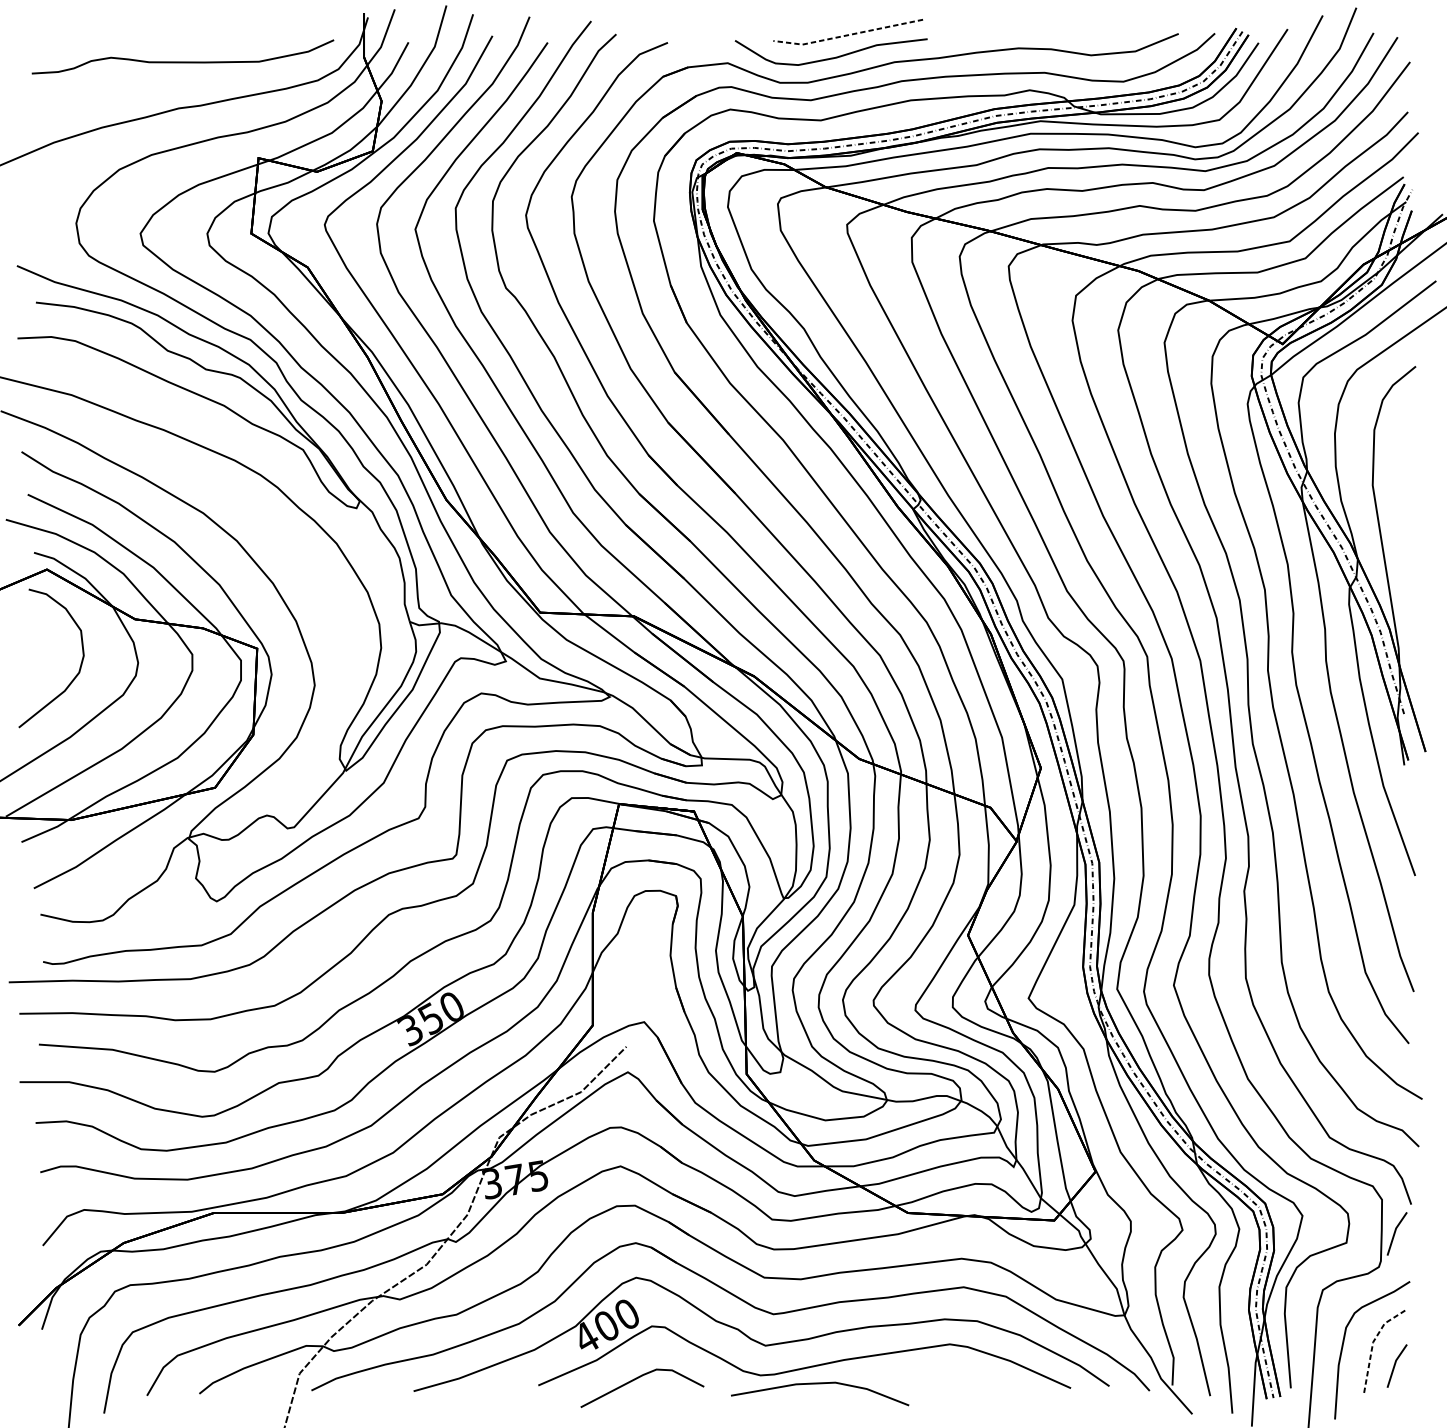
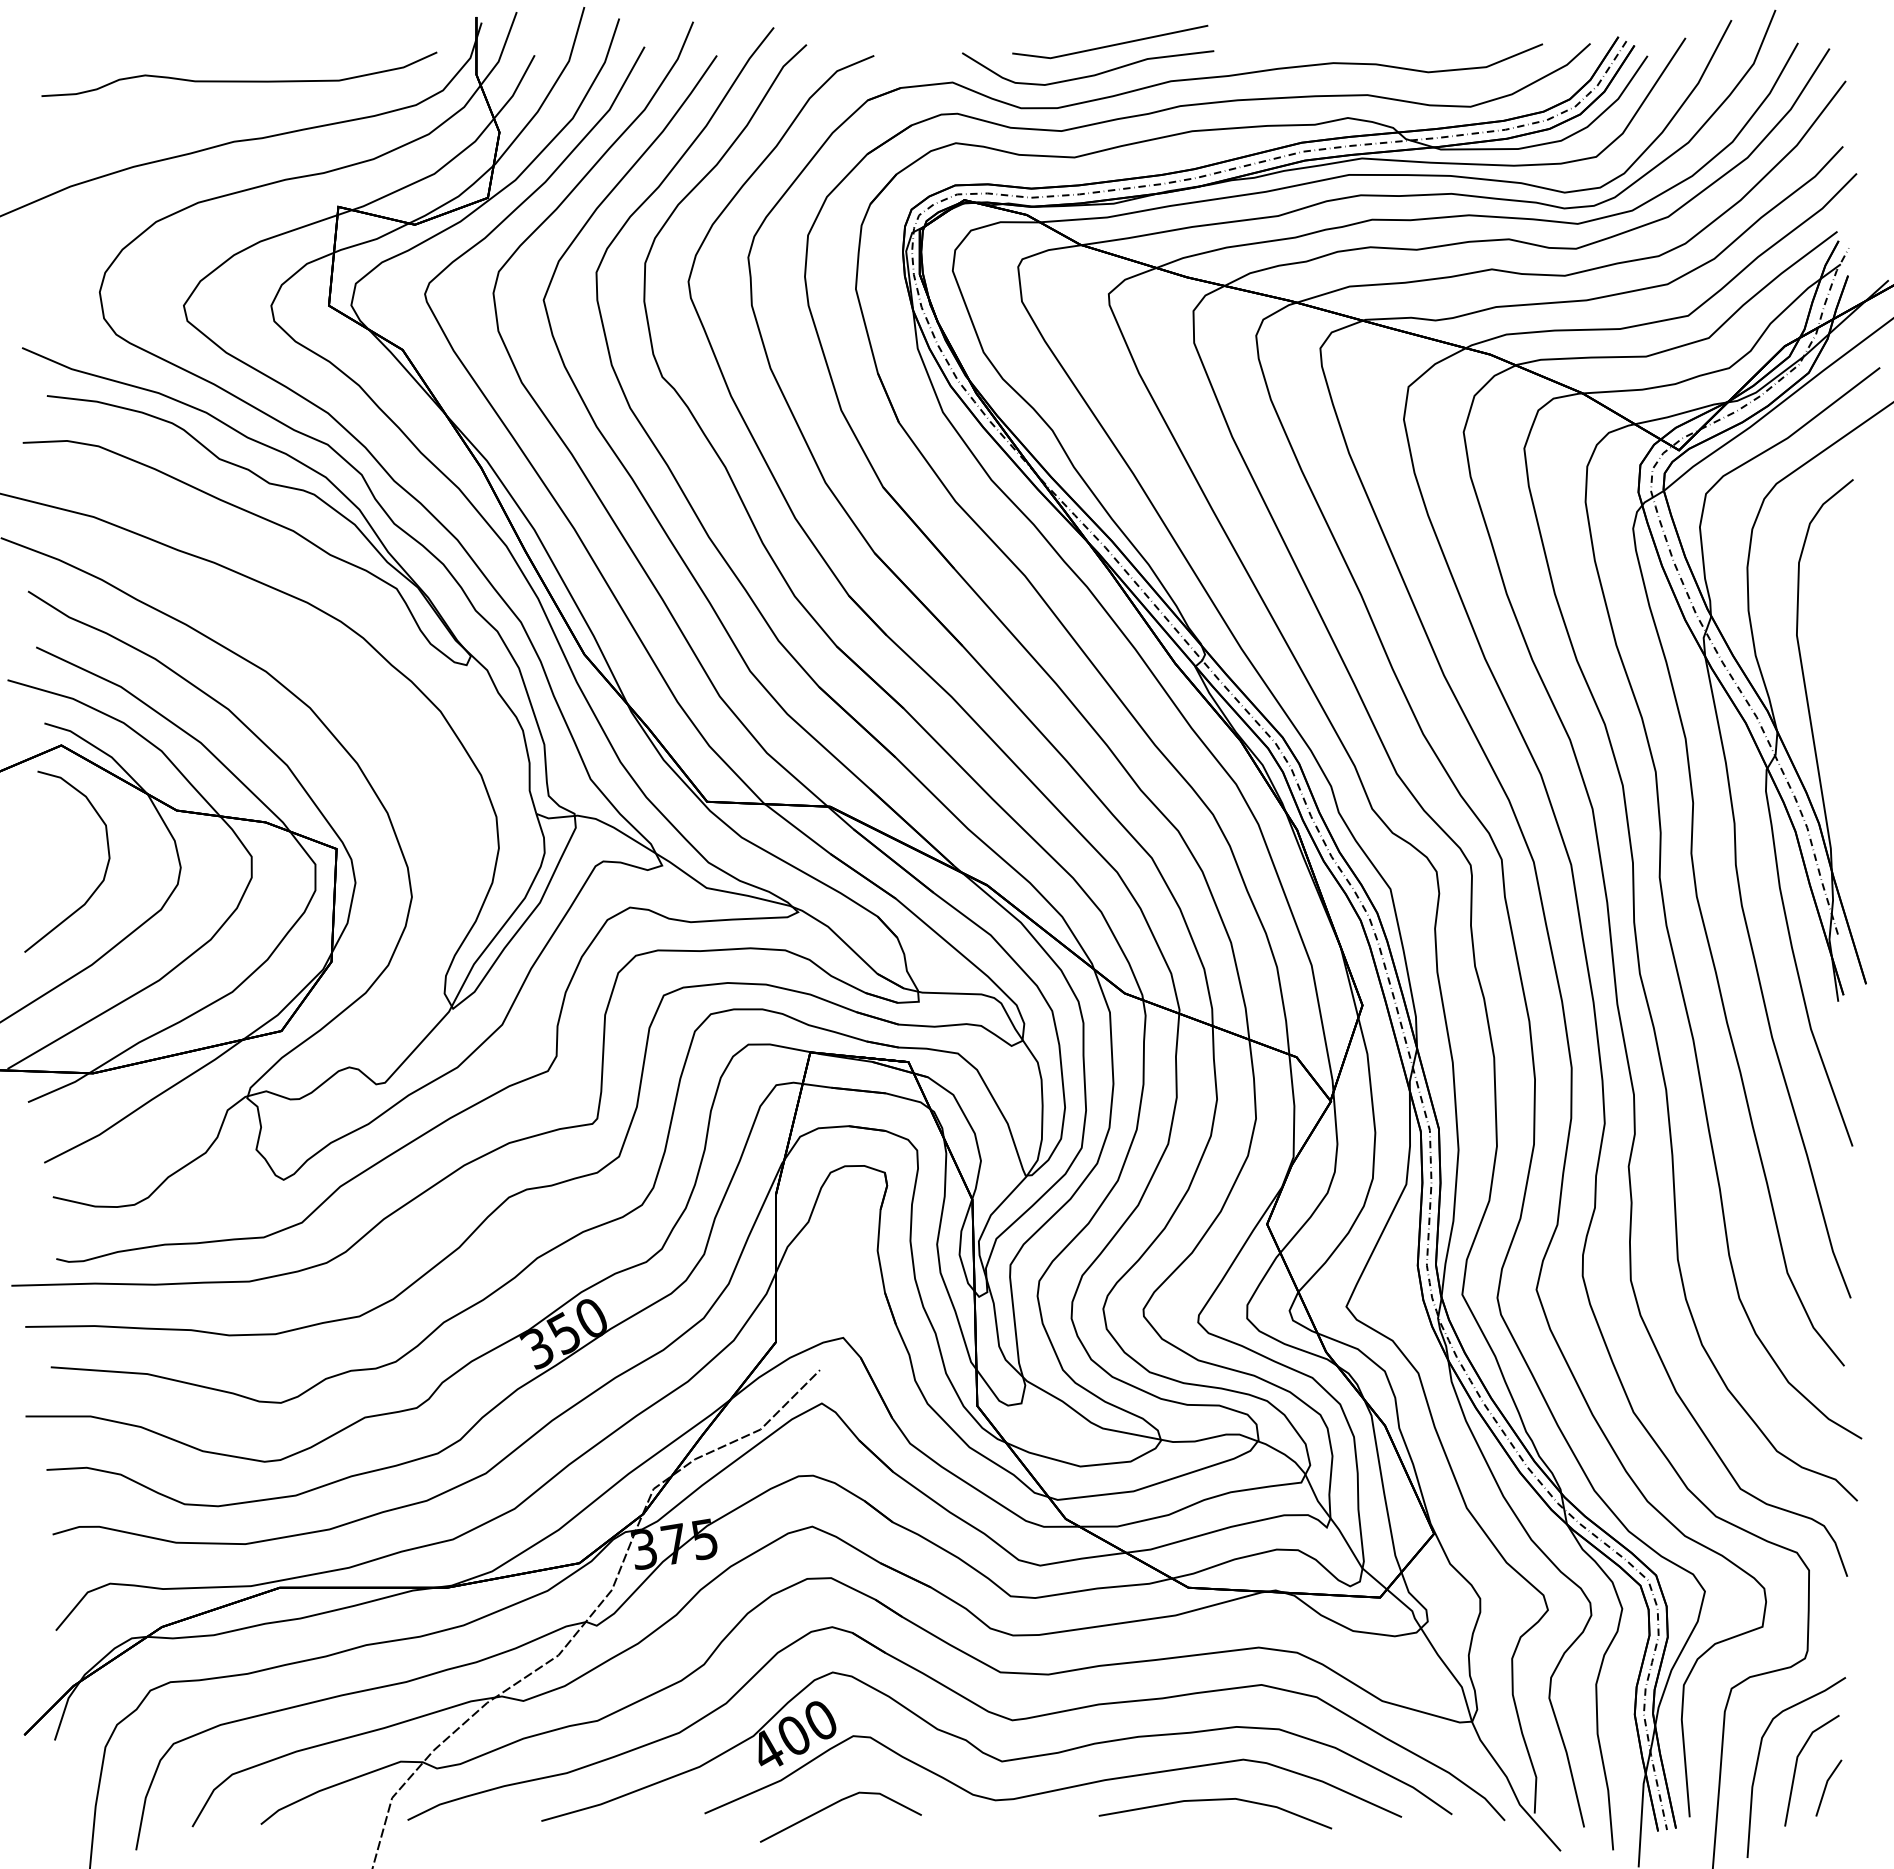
line: (847, 34) -> (1109, 45), dashed -> solid
line: (1395, 1233) -> (1826, 1614), removed
line: (1372, 1344) -> (1796, 1760), dashed -> solid
line: (820, 1383) -> (1215, 1800), moved

